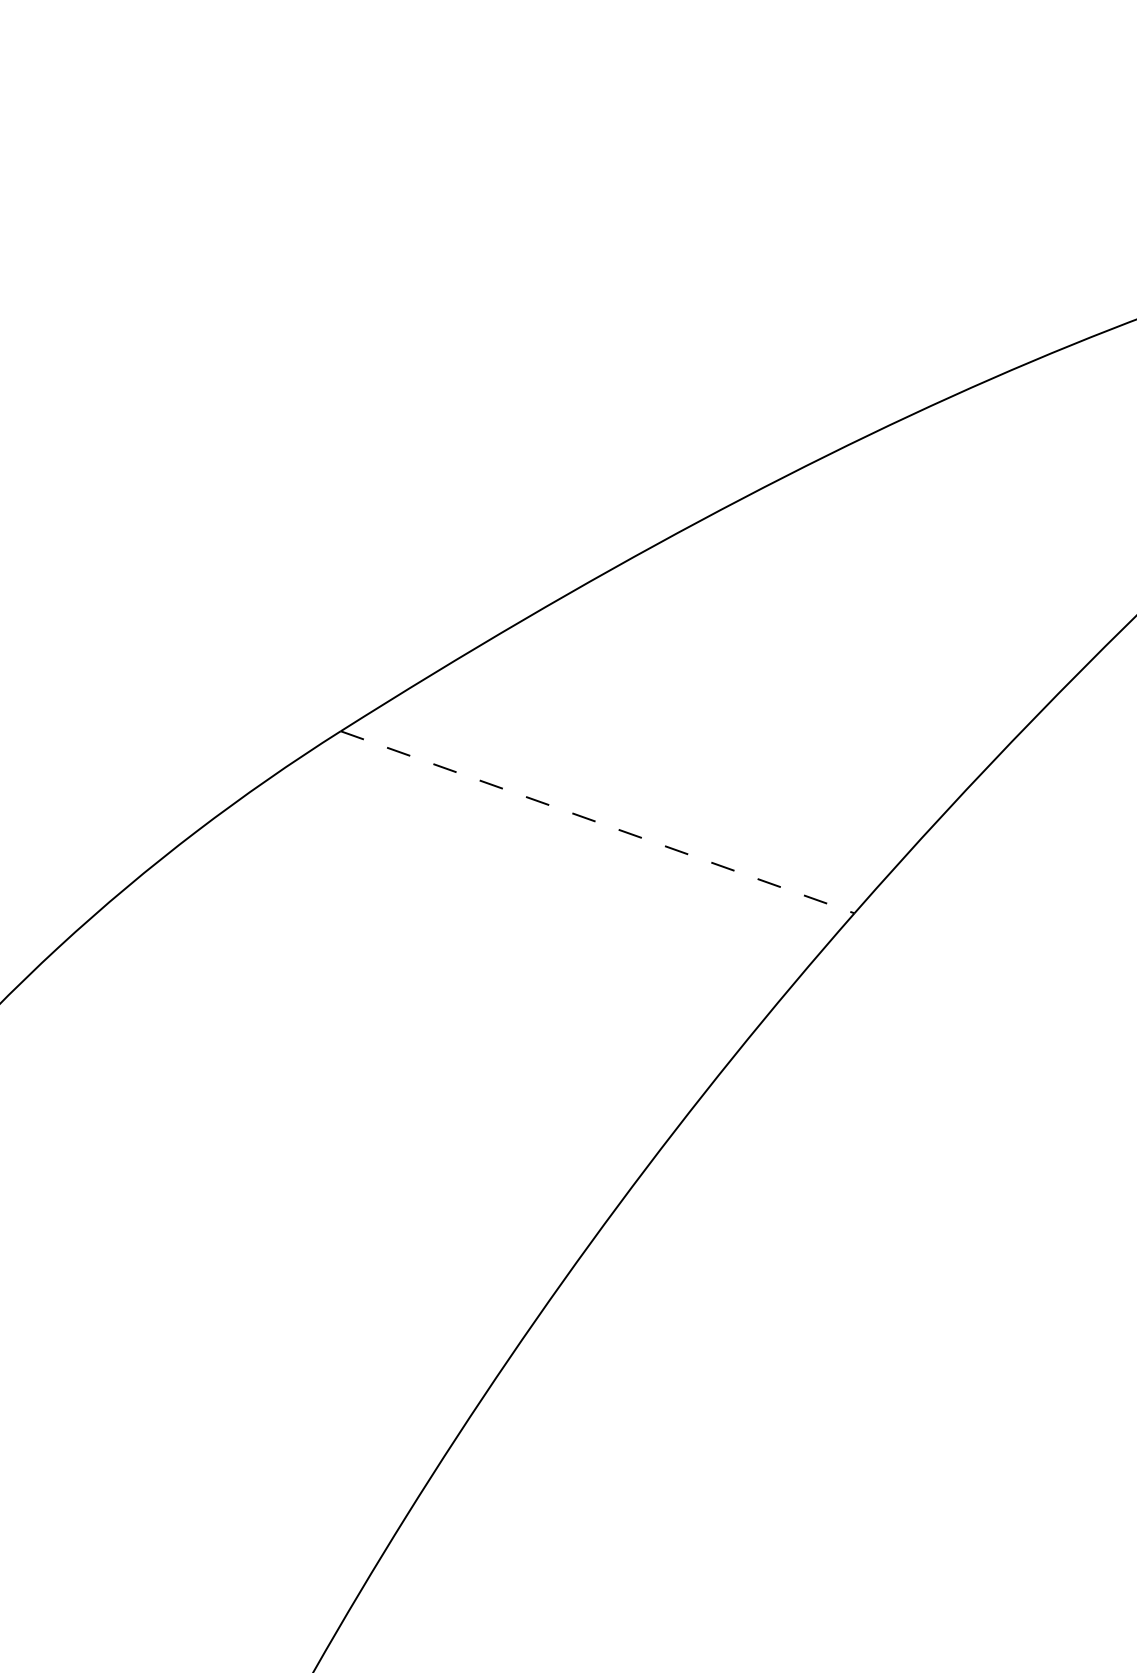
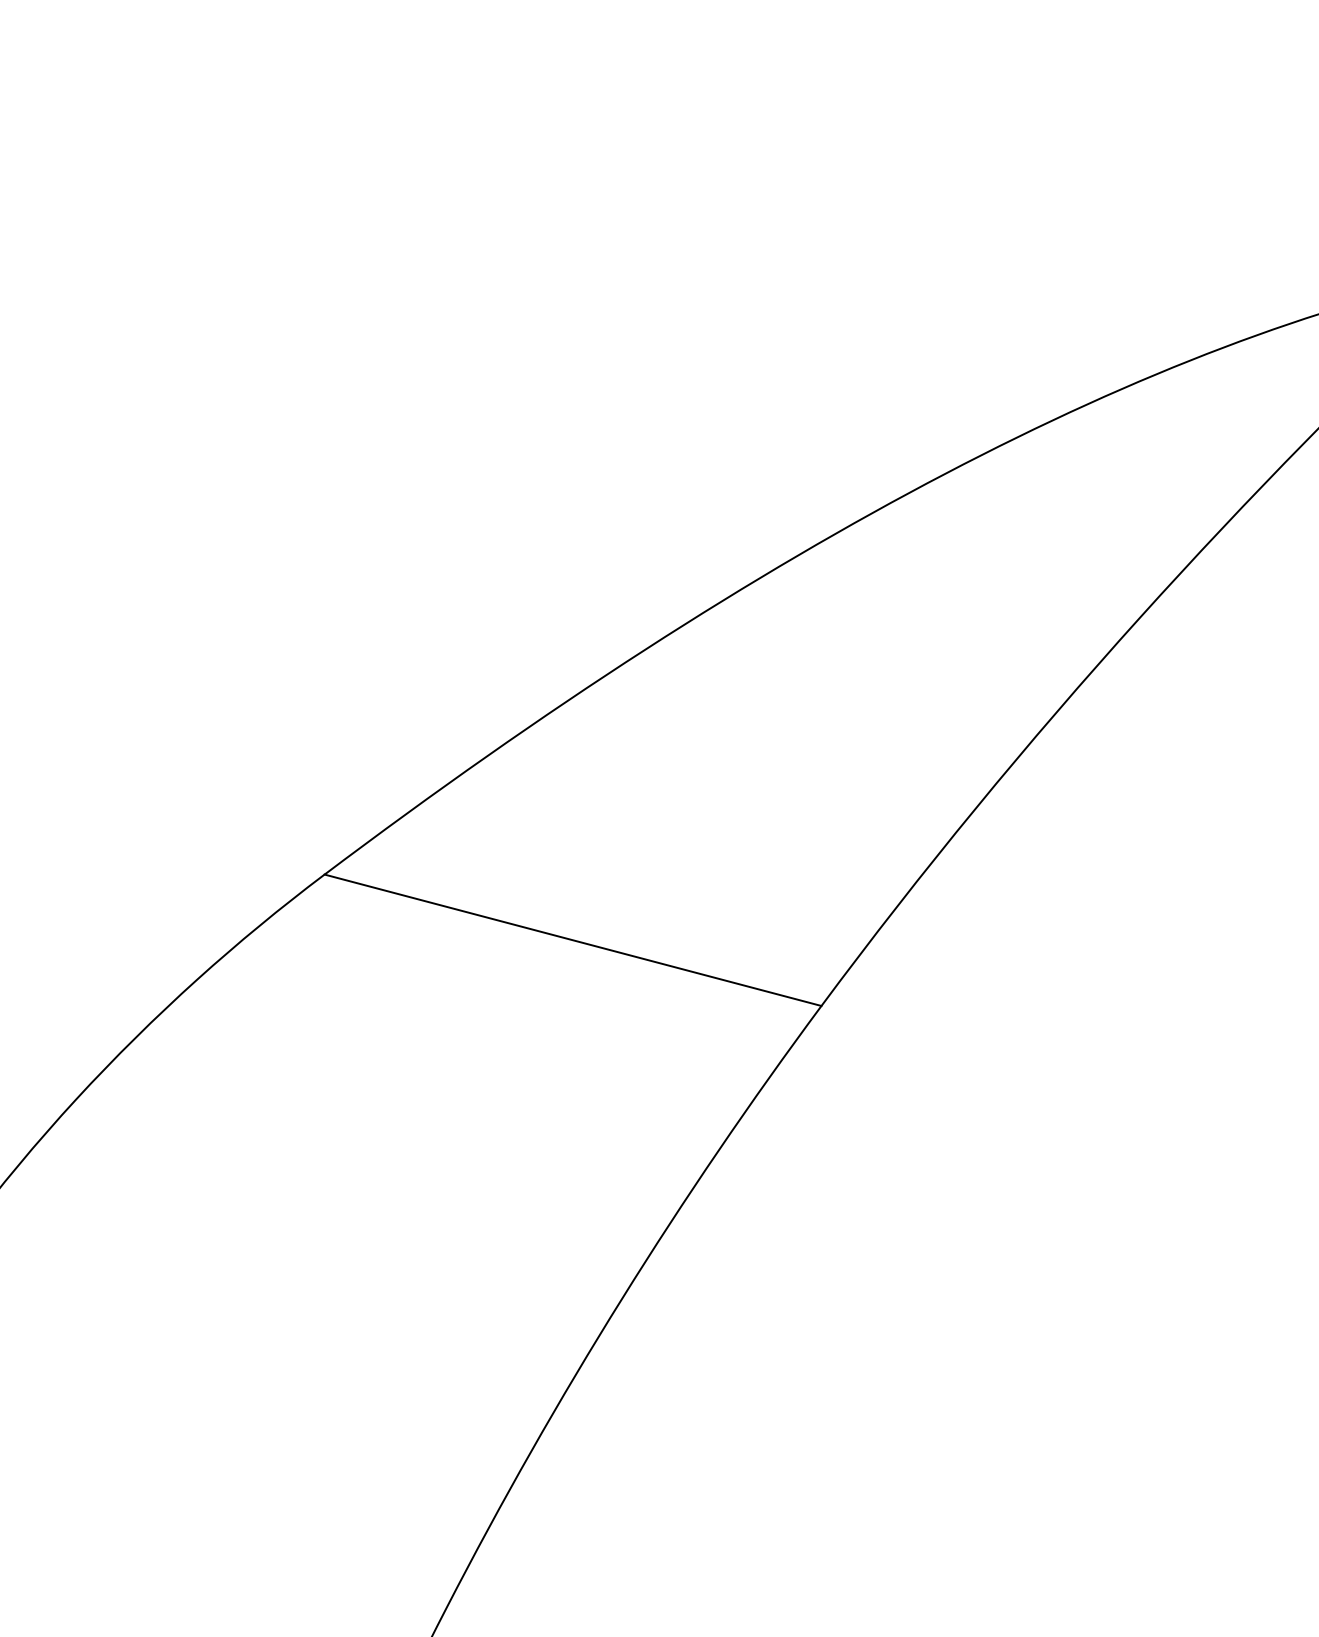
line: (598, 822) -> (573, 940), dashed -> solid

